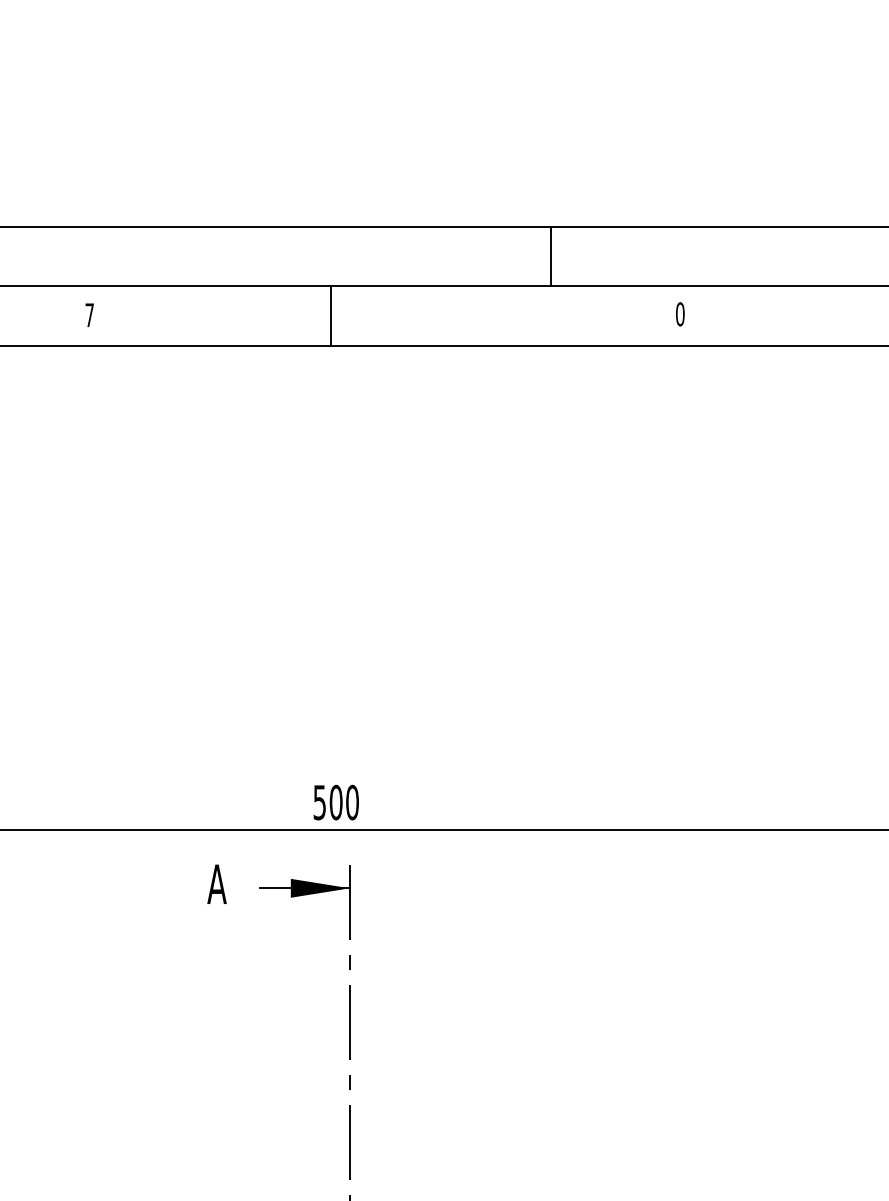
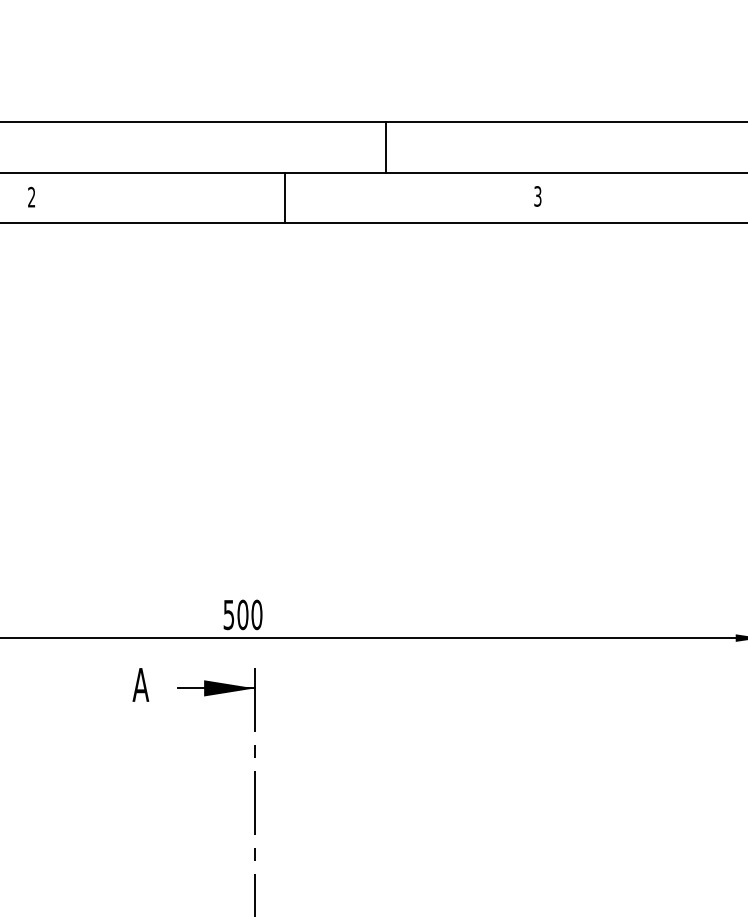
line: (550, 256) -> (385, 146), moved
text: (680, 314) -> (538, 196), 0 -> 3
text: (89, 315) -> (31, 197), 7 -> 2
line: (330, 315) -> (284, 197), moved

